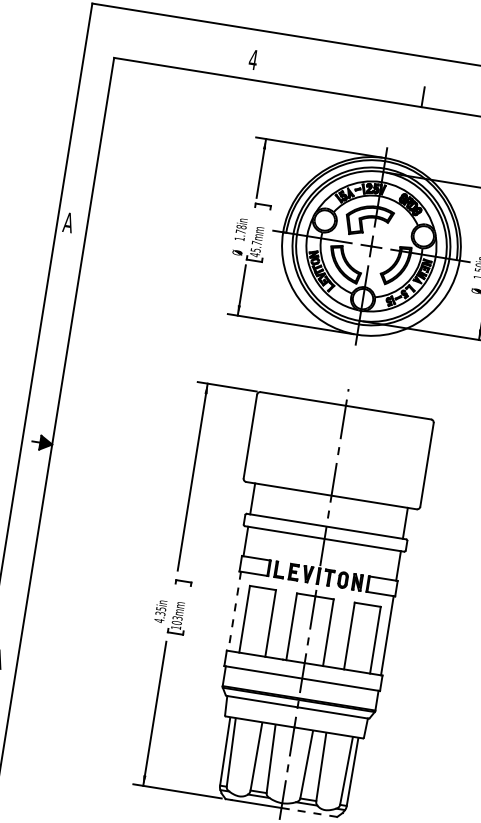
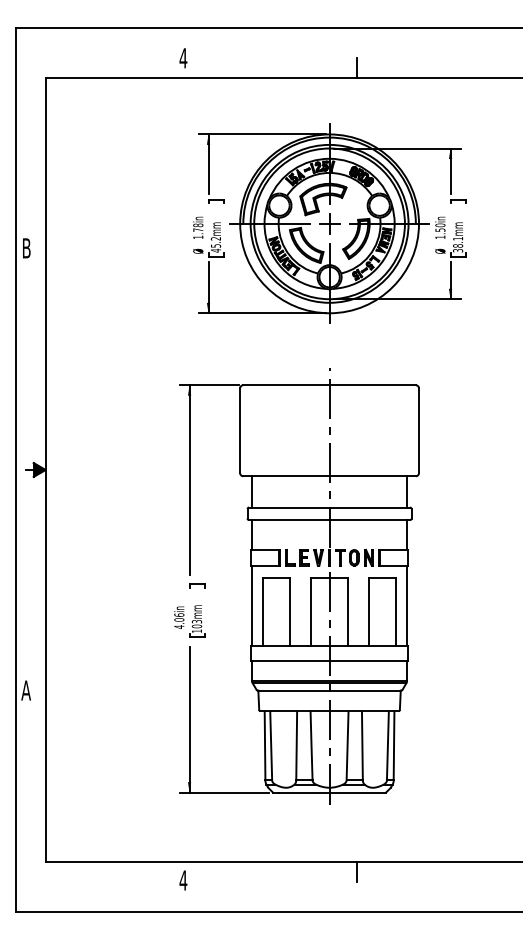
text: (68, 222) -> (26, 248), A -> B
text: (256, 242) -> (215, 238), 45.7mm -> 45.2mm
text: (161, 611) -> (179, 617), 4.35in -> 4.06in
line: (234, 612) -> (252, 606), dashed -> solid
line: (309, 812) -> (357, 792), dashed -> solid

